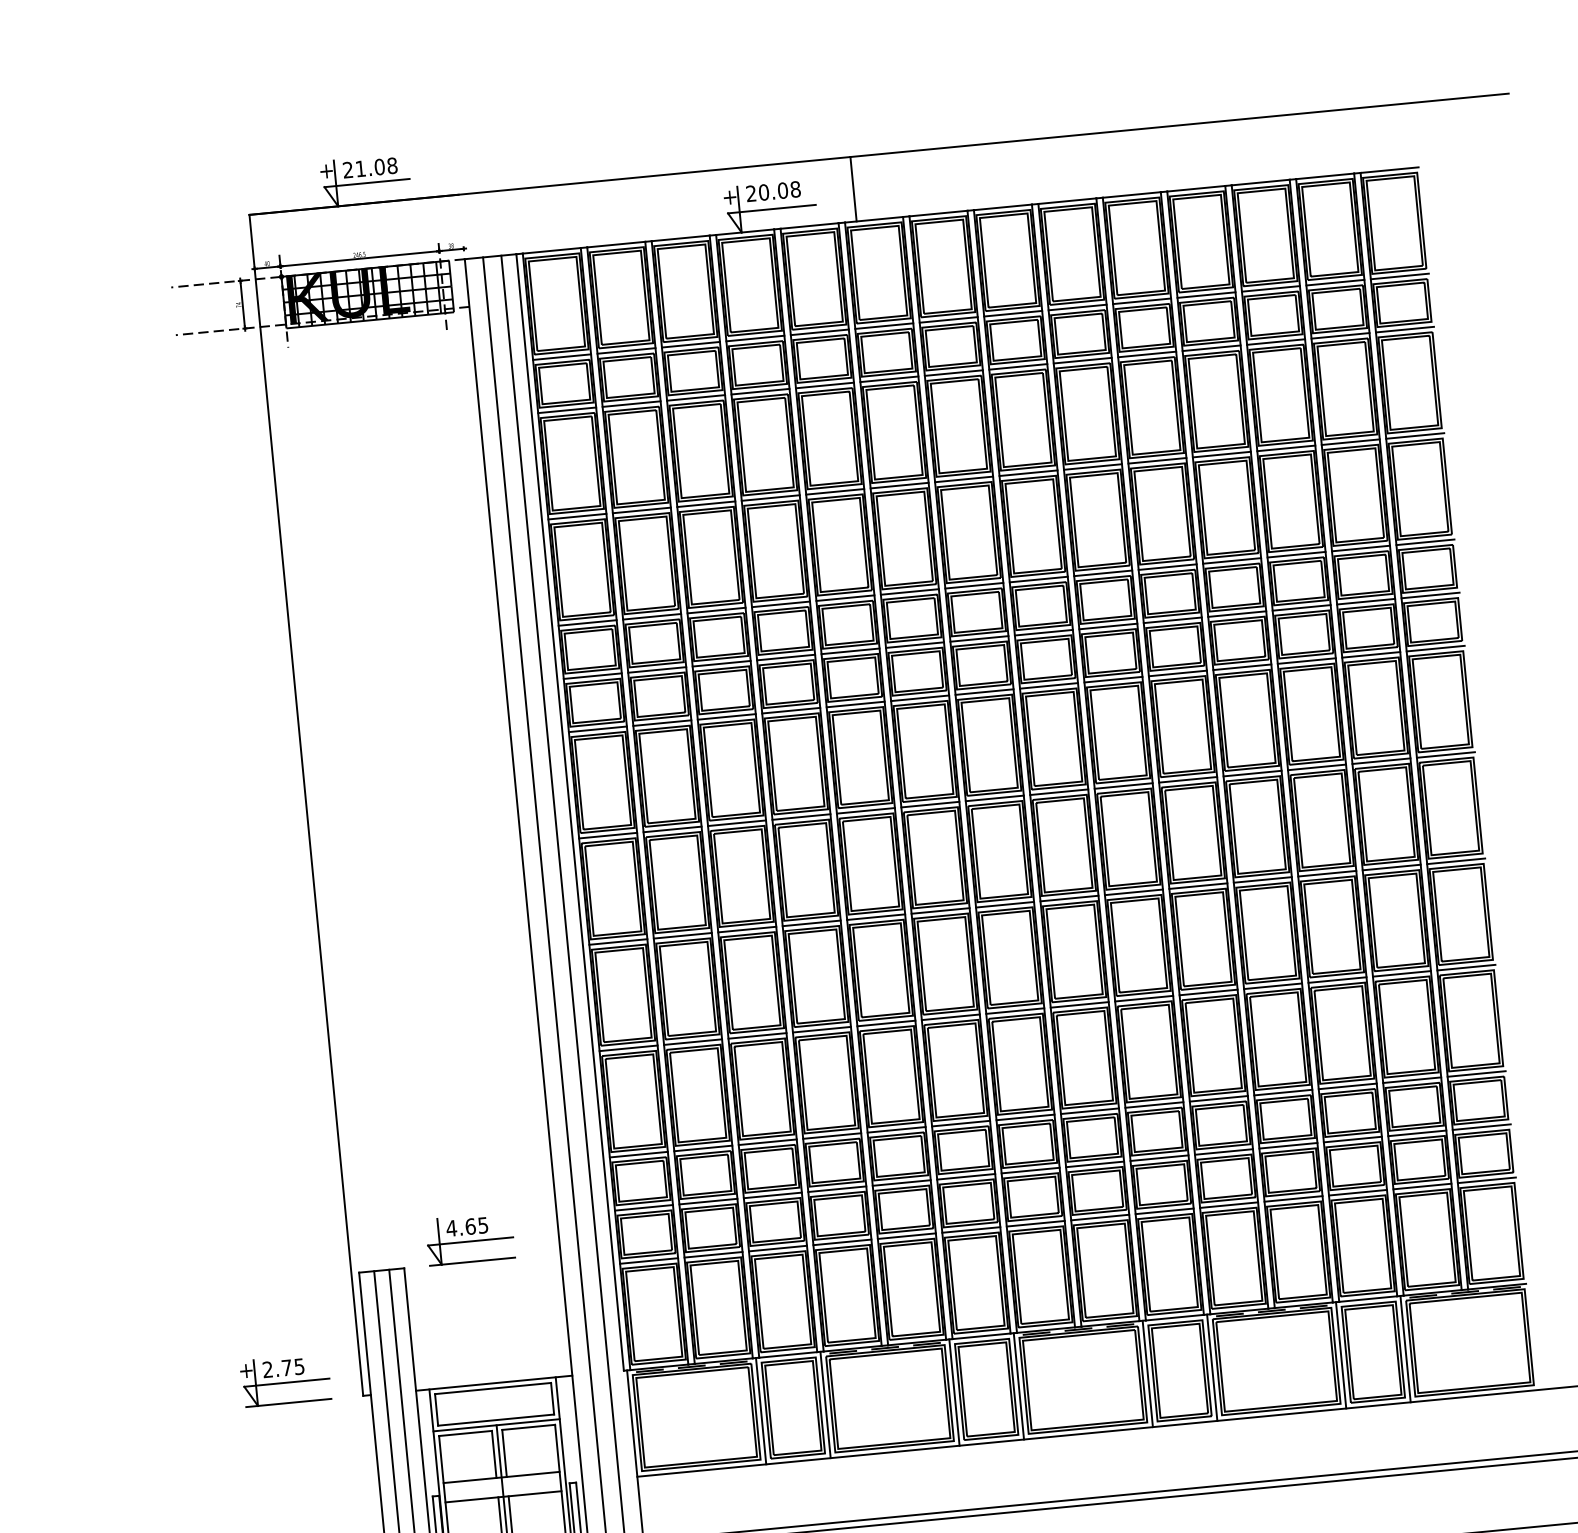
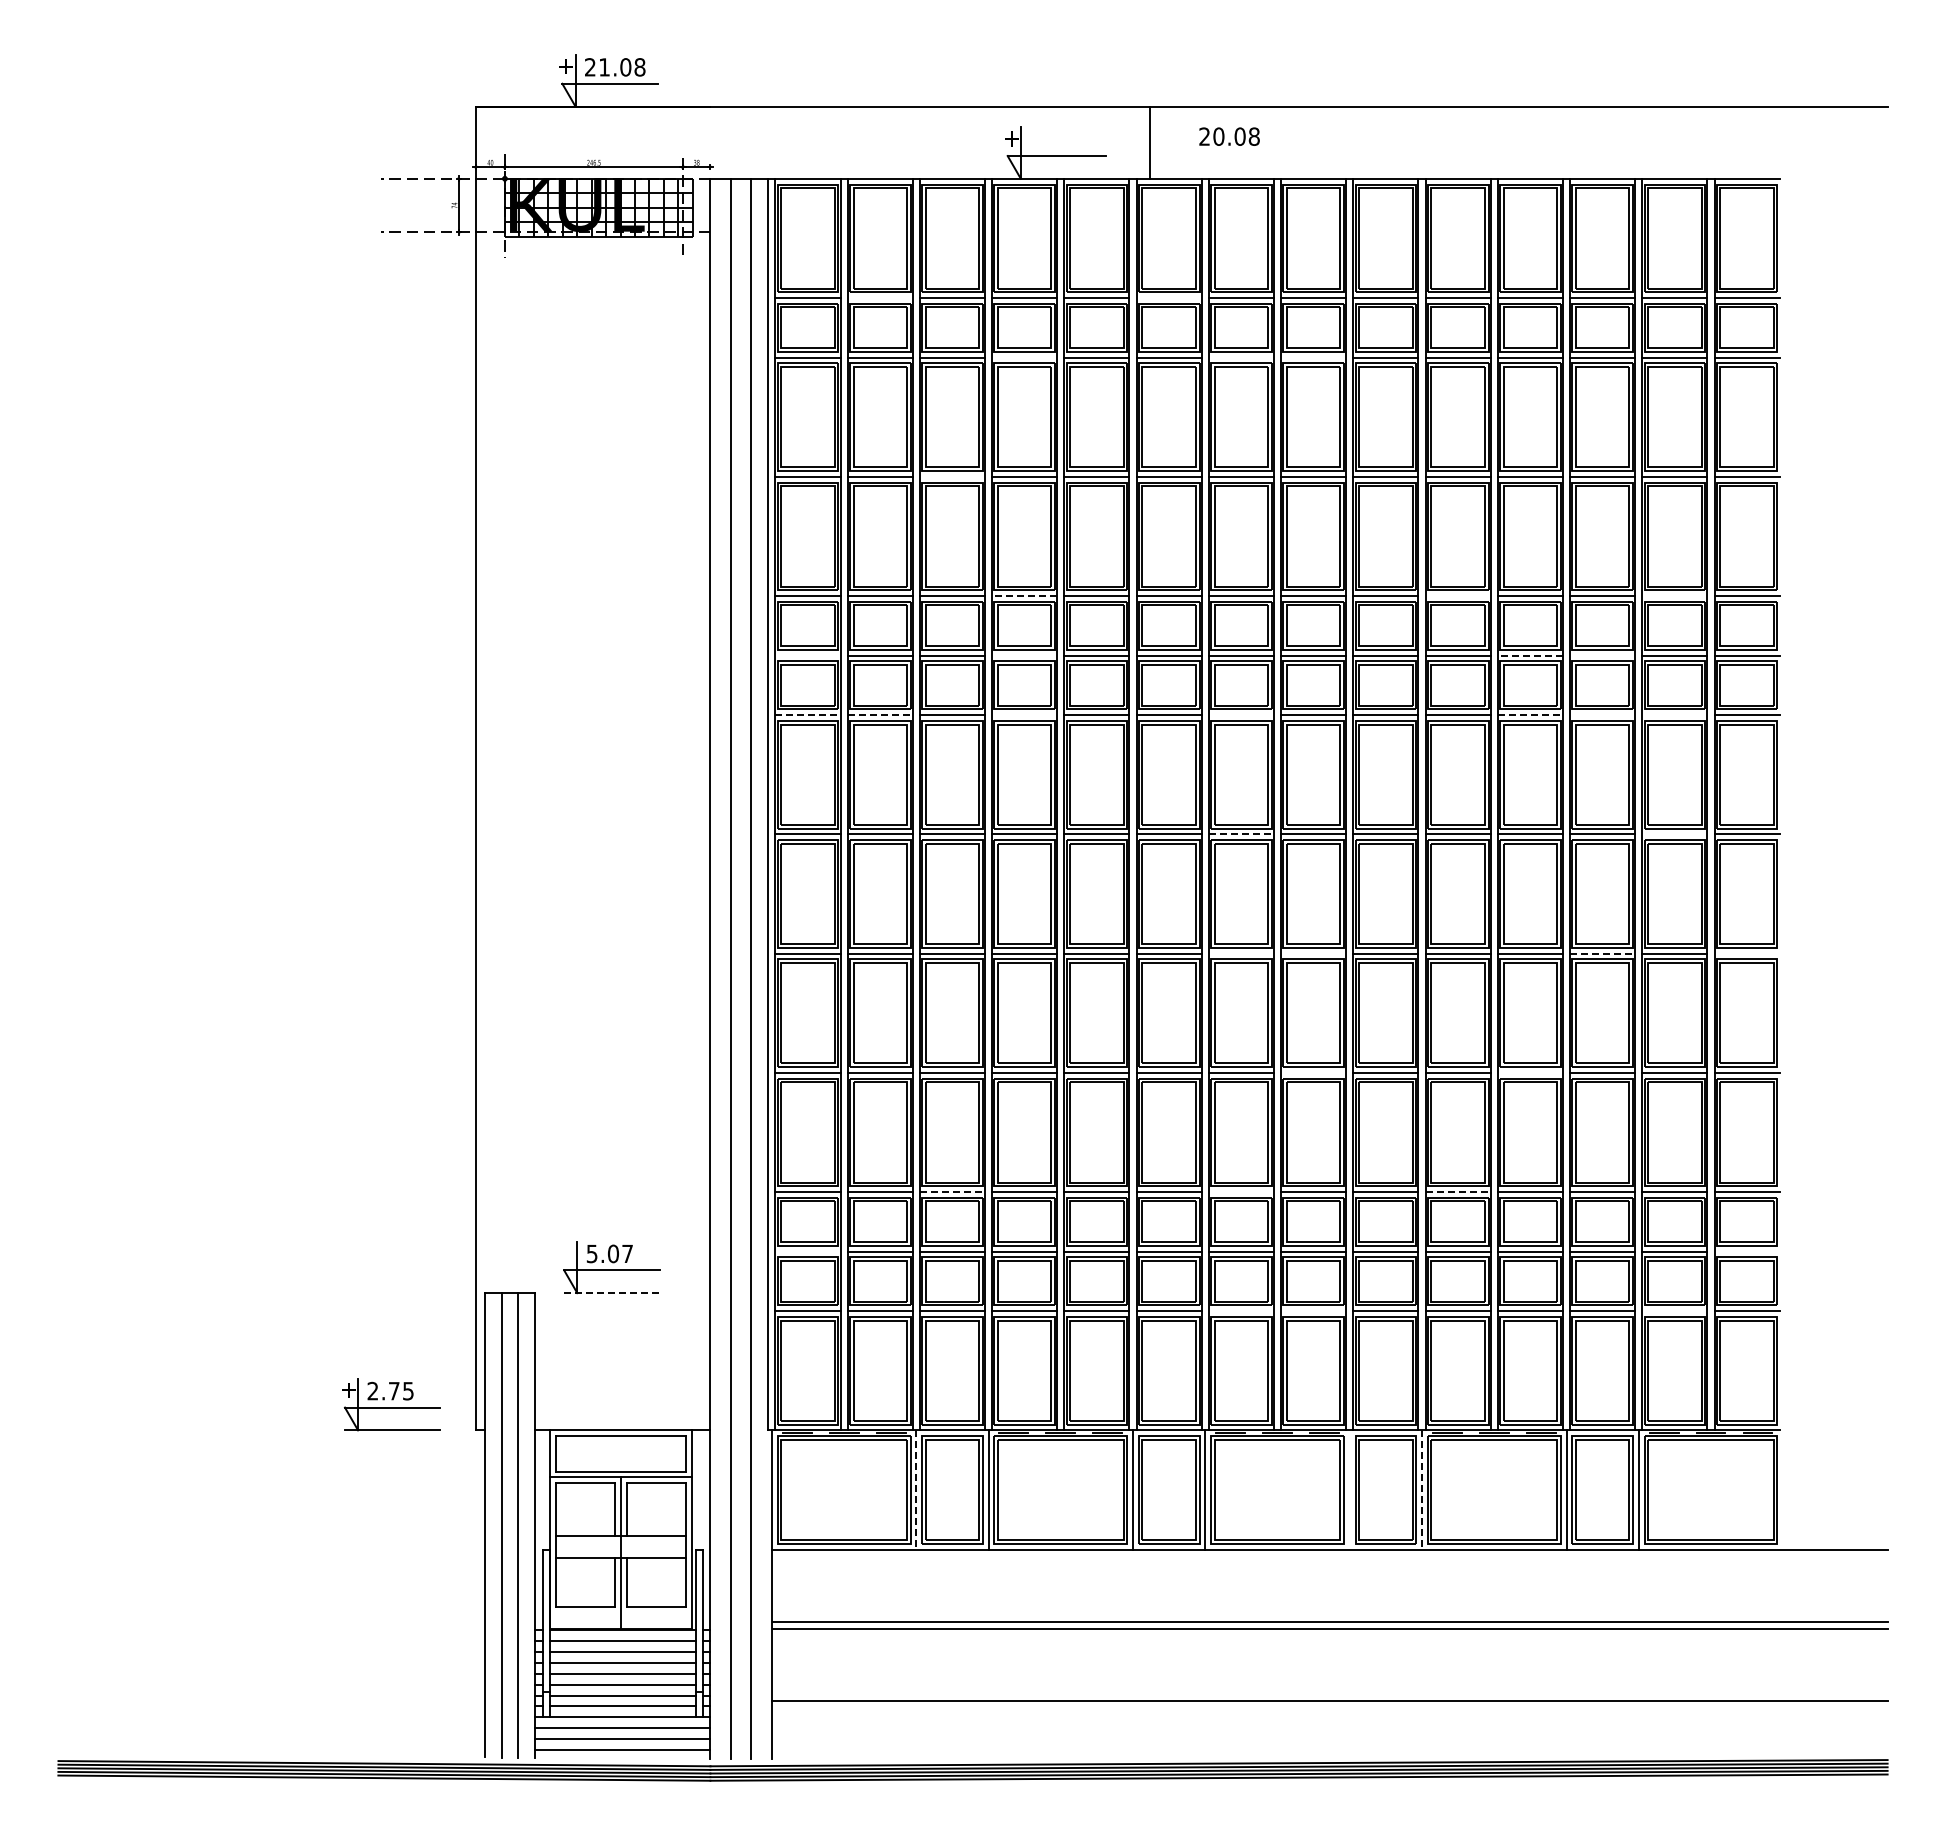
text: (773, 191) -> (1229, 136), moved
line: (883, 325) -> (1168, 297), removed
line: (625, 350) -> (879, 297), removed
line: (1018, 366) -> (1313, 357), removed
line: (953, 373) -> (1240, 357), removed
line: (760, 391) -> (1024, 357), removed
line: (705, 504) -> (951, 476), removed
line: (1360, 548) -> (1674, 595), removed
line: (1167, 566) -> (1457, 595), removed
line: (780, 603) -> (1024, 595), solid -> dashed
line: (1301, 607) -> (1602, 655), removed
line: (1237, 614) -> (1530, 655), solid -> dashed
line: (1370, 655) -> (1674, 715), removed
line: (785, 657) -> (1024, 655), removed
line: (1306, 661) -> (1602, 715), removed
line: (1242, 667) -> (1530, 715), solid -> dashed
line: (592, 676) -> (807, 655), removed
line: (983, 692) -> (1240, 715), removed
line: (791, 711) -> (1024, 715), removed
line: (662, 723) -> (880, 715), solid -> dashed
line: (598, 729) -> (808, 715), solid -> dashed
line: (1381, 761) -> (1674, 834), removed
line: (994, 798) -> (1241, 834), solid -> dashed
line: (1455, 861) -> (1746, 953), removed
line: (1327, 873) -> (1602, 953), solid -> dashed
line: (1069, 898) -> (1313, 953), removed
line: (1004, 904) -> (1240, 953), removed
line: (1272, 986) -> (1529, 1072), removed
line: (1079, 1004) -> (1313, 1072), removed
line: (1219, 1098) -> (1458, 1191), solid -> dashed
line: (1024, 1117) -> (1240, 1191), removed
line: (1481, 1127) -> (1746, 1251), removed
line: (767, 1141) -> (952, 1191), solid -> dashed
line: (1422, 1186) -> (1674, 1311), removed
line: (643, 1207) -> (807, 1251), removed
line: (1100, 1217) -> (1313, 1311), removed
line: (1034, 1224) -> (1240, 1311), removed
text: (467, 1226) -> (609, 1253), 4.65 -> 5.07
line: (472, 1262) -> (611, 1293), solid -> dashed
line: (1212, 1367) -> (1422, 1489), solid -> dashed
line: (1147, 1373) -> (1349, 1489), removed
line: (761, 1410) -> (916, 1489), solid -> dashed

